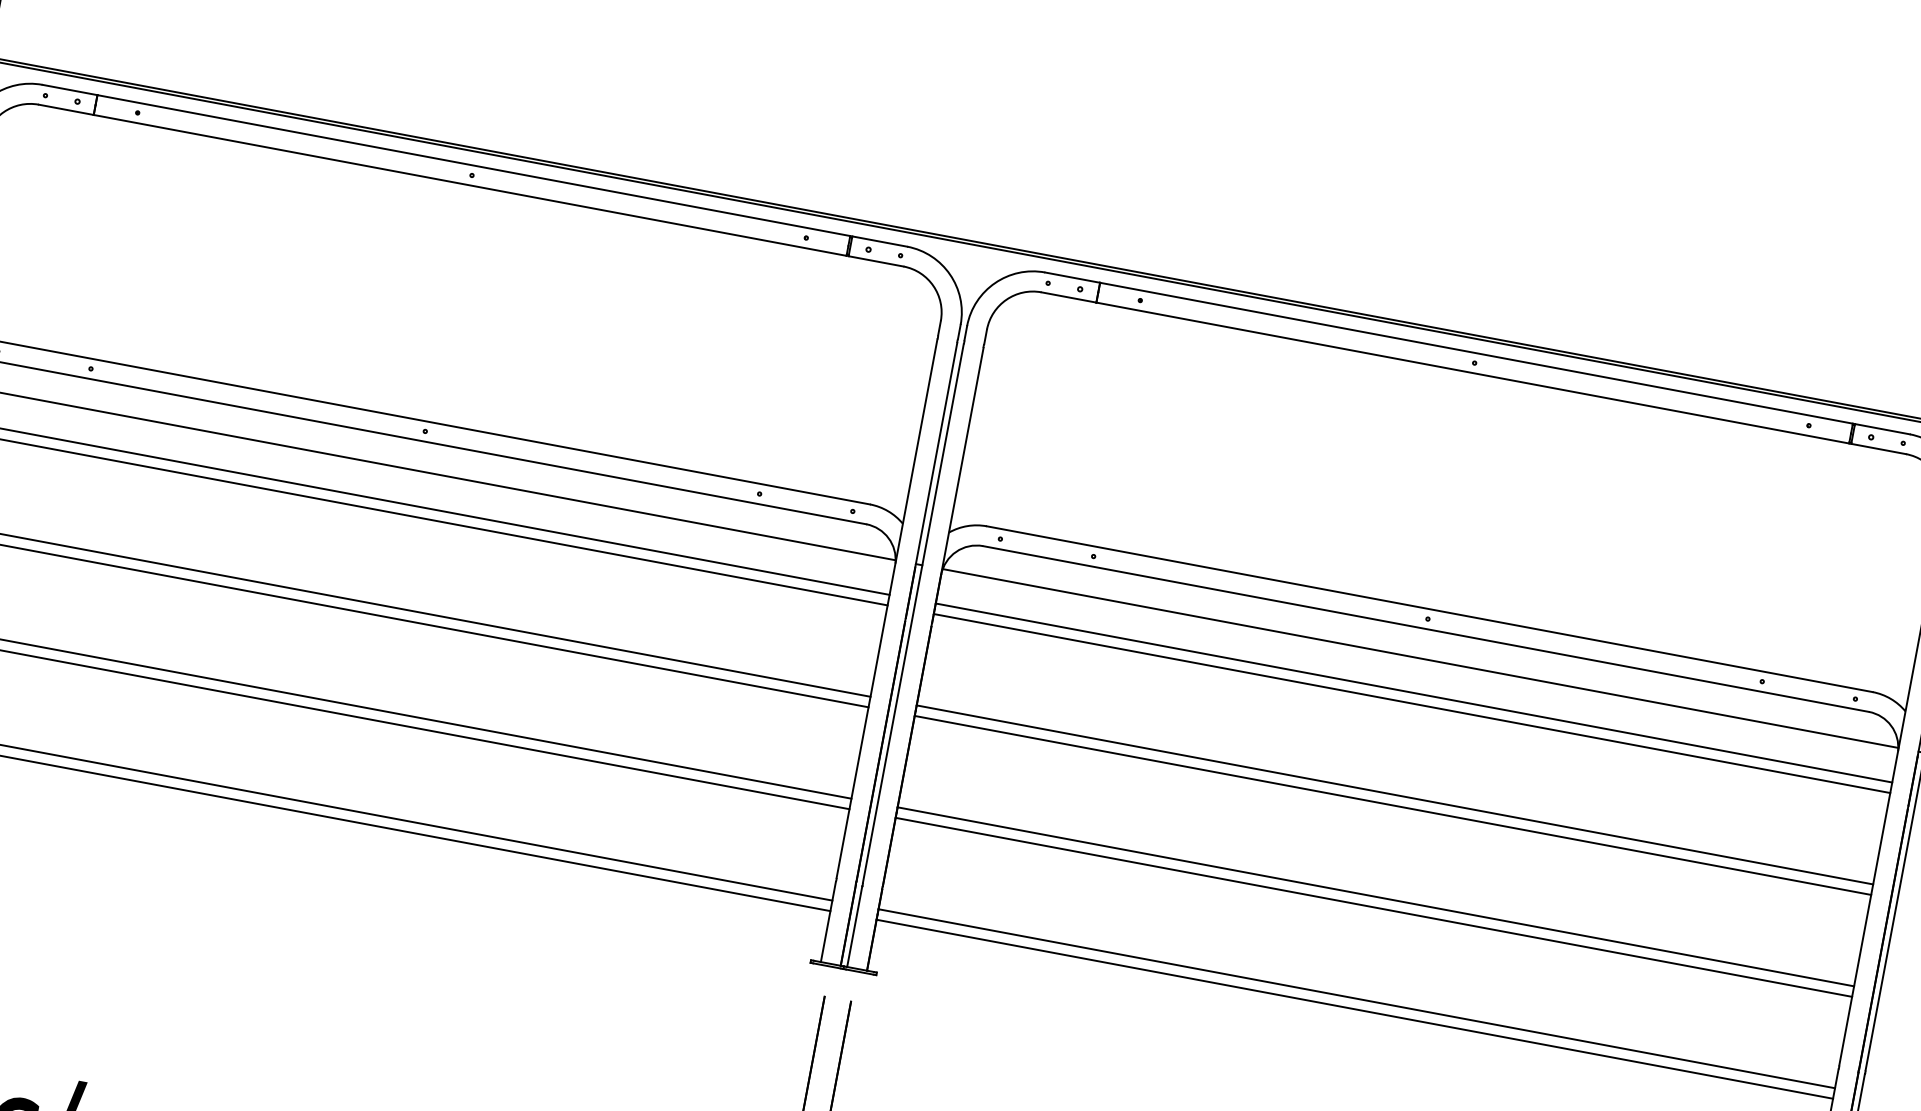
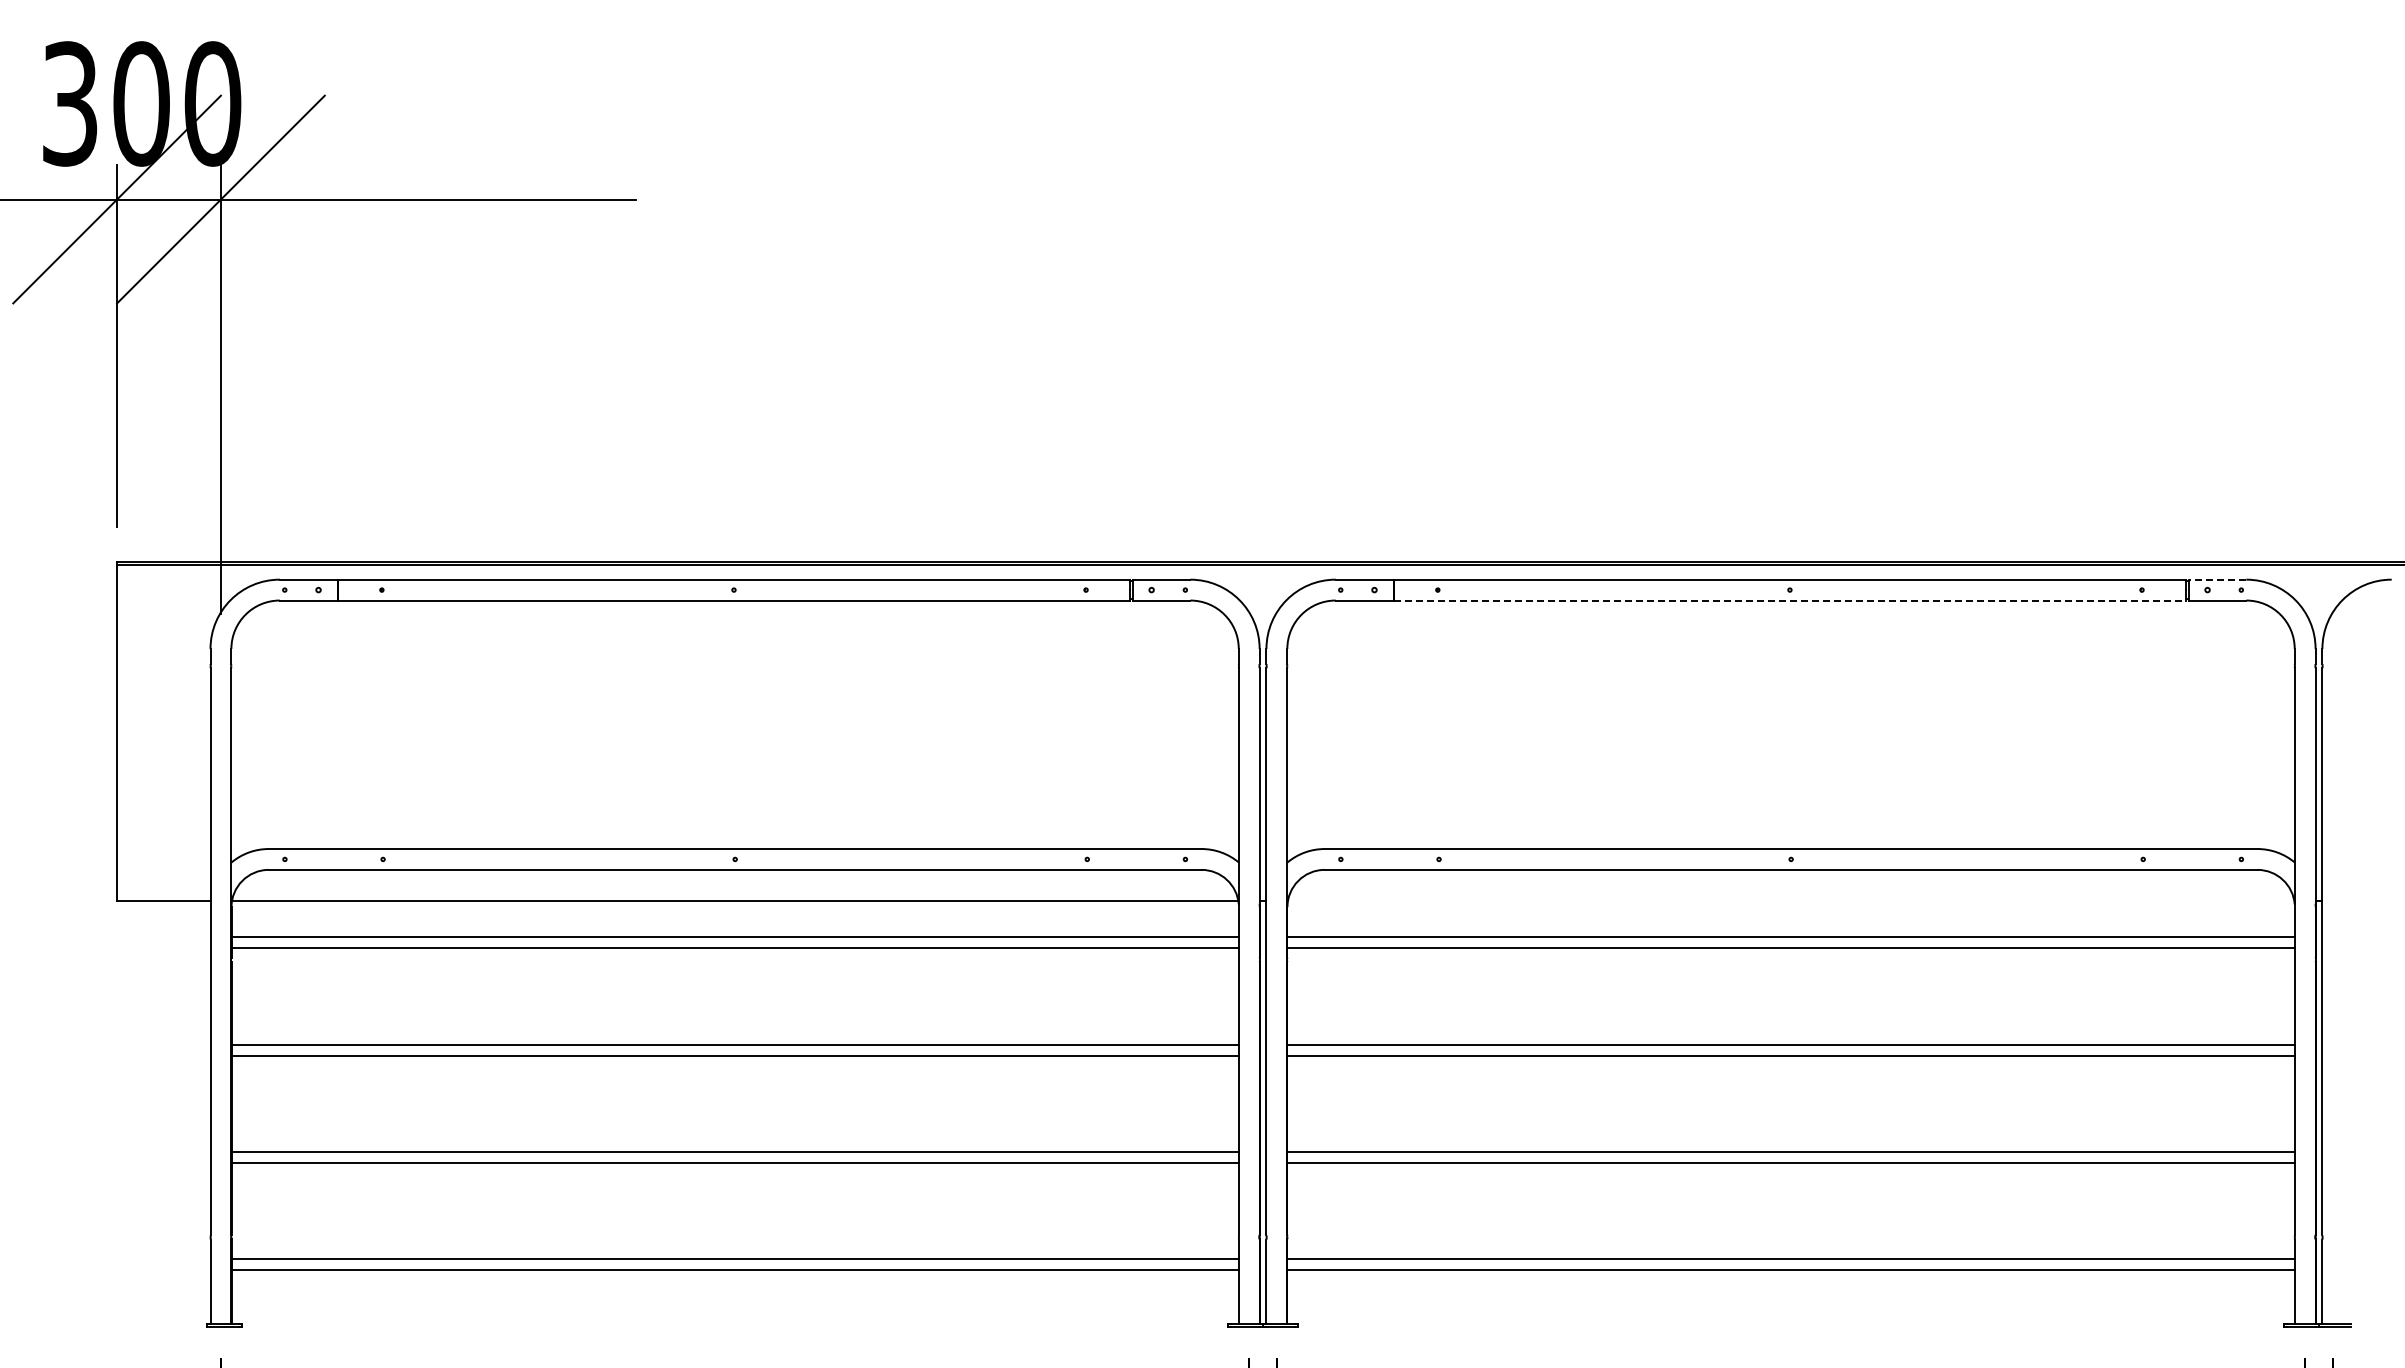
line: (1473, 373) -> (1790, 600), solid -> dashed
line: (1882, 429) -> (2217, 579), solid -> dashed
line: (1420, 657) -> (1790, 900), removed

